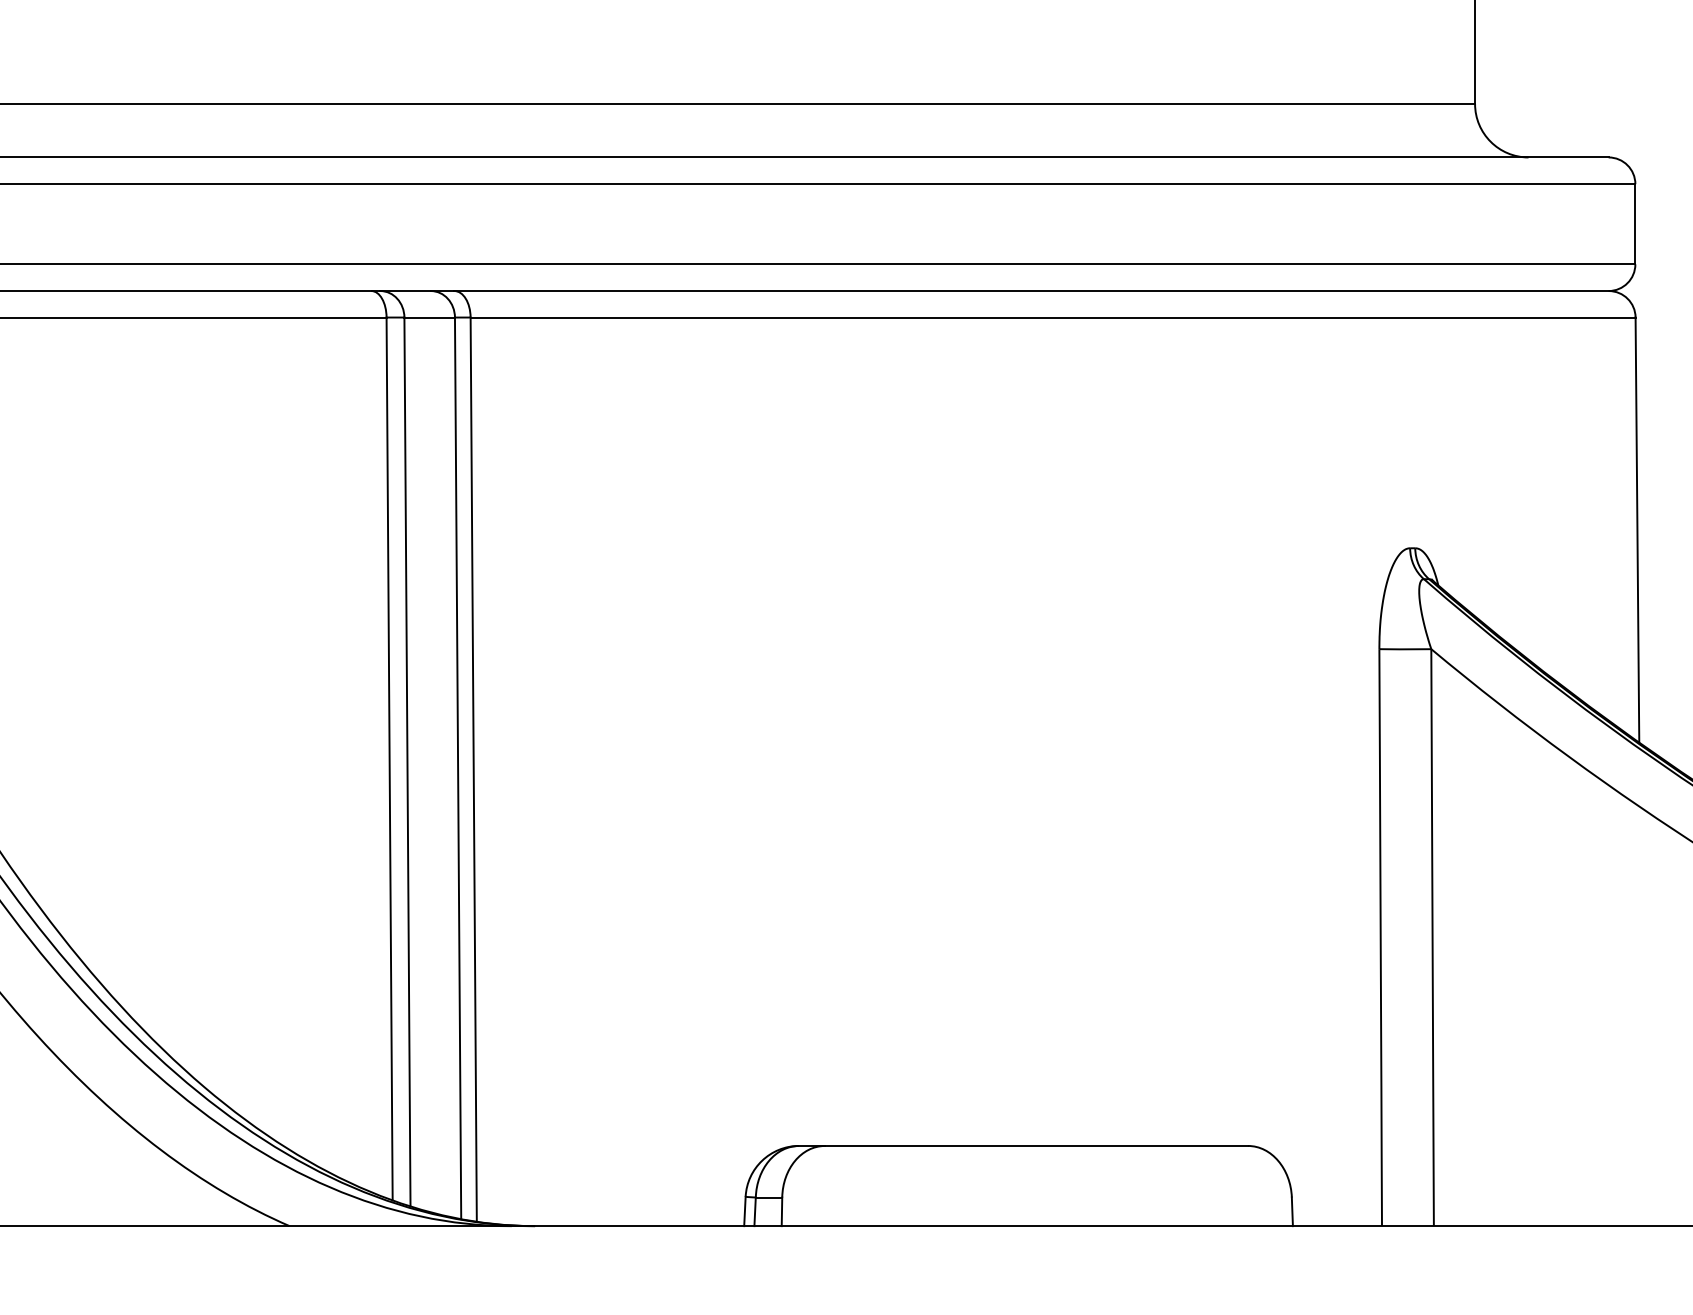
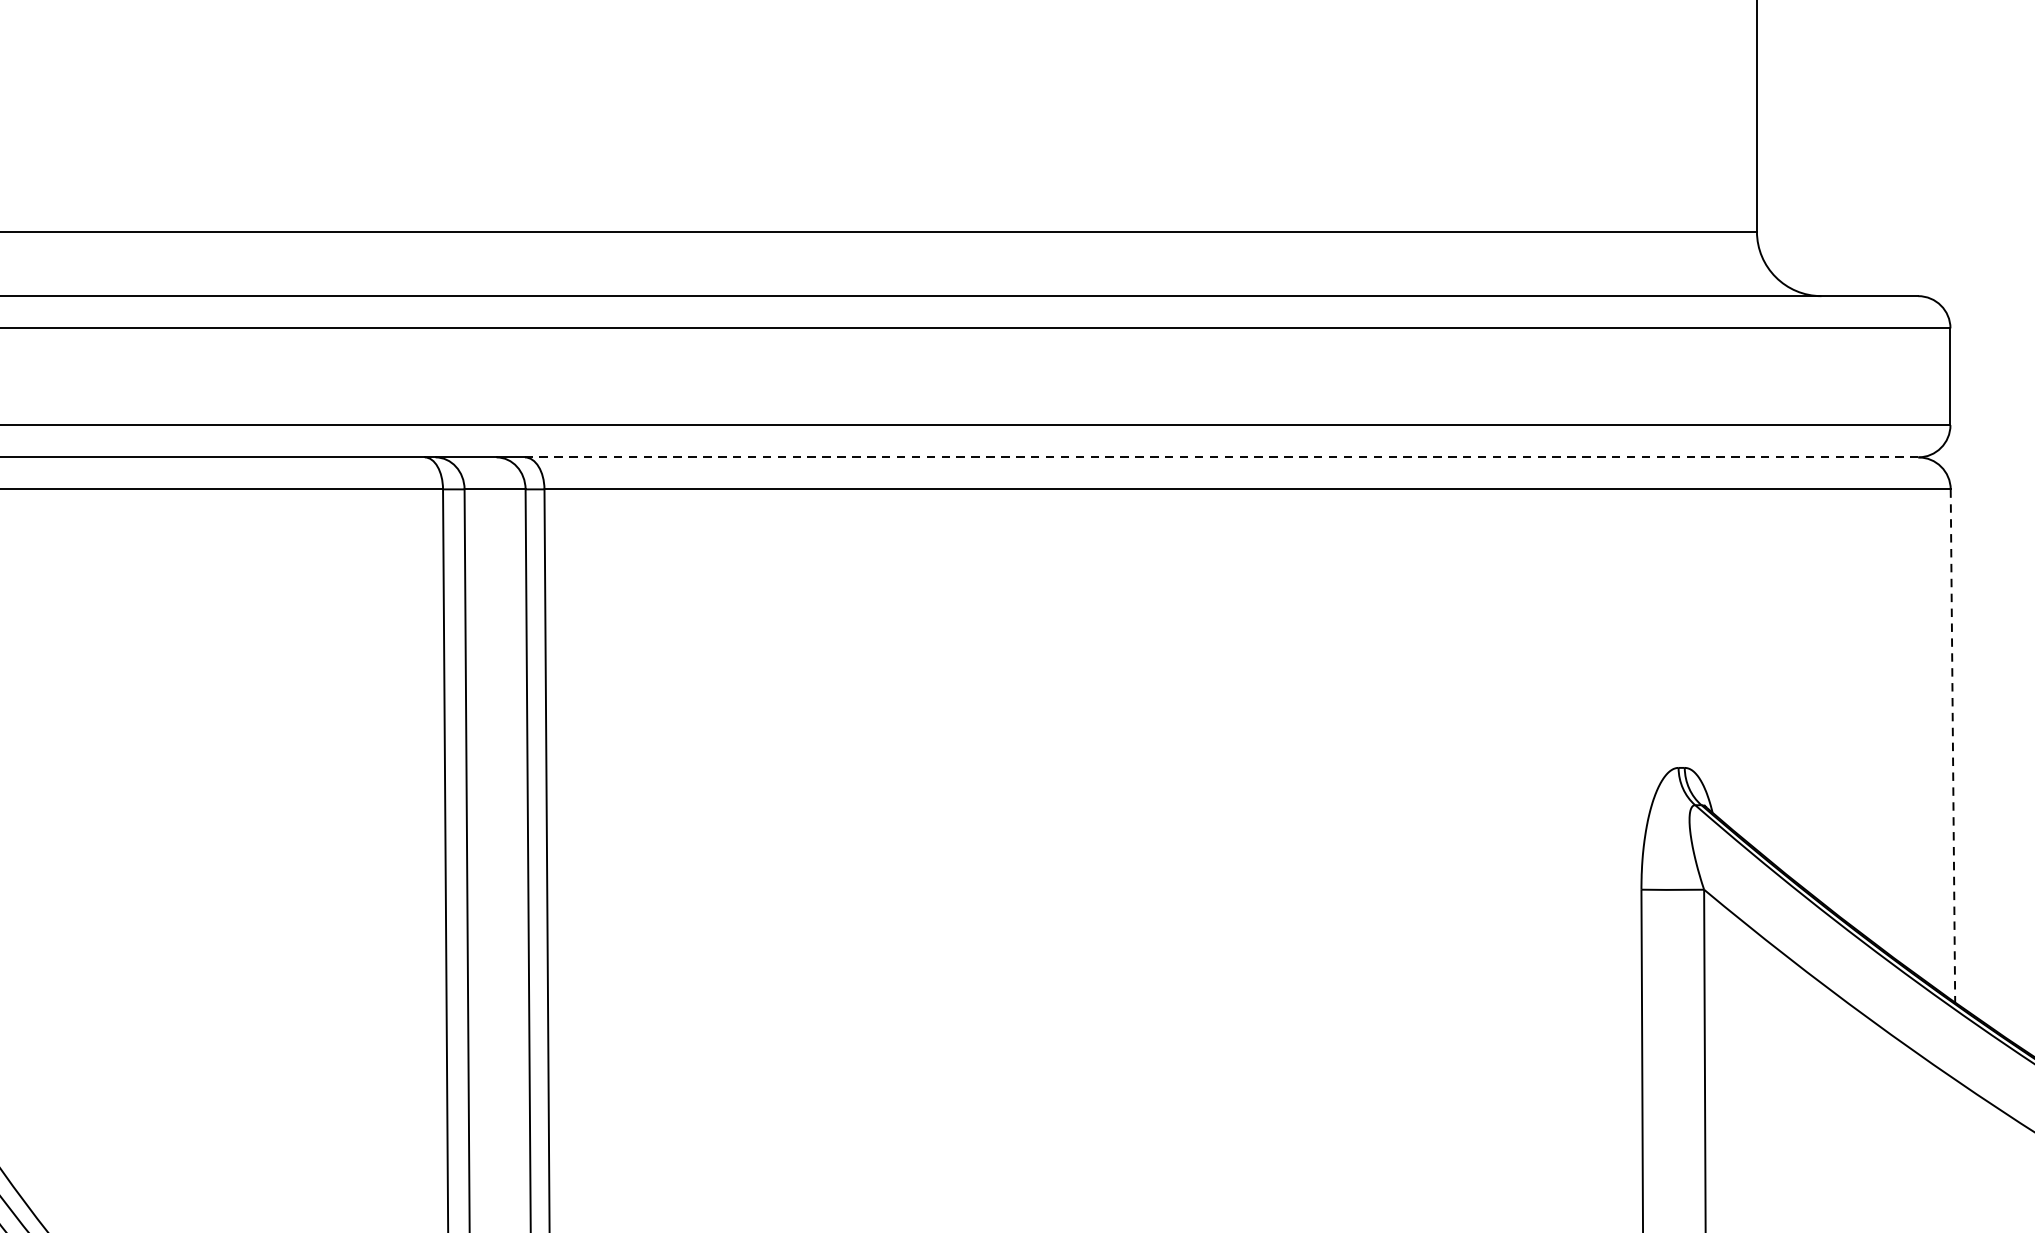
line: (1031, 291) -> (1221, 457), solid -> dashed
line: (1637, 530) -> (1953, 746), solid -> dashed

